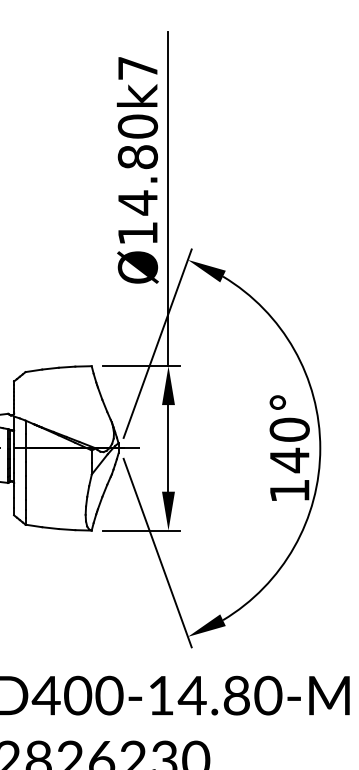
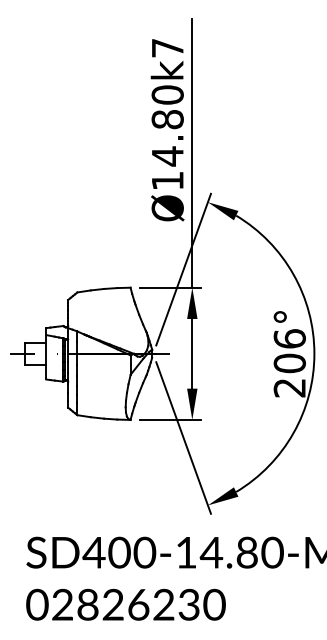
text: (289, 460) -> (289, 363), 140° -> 206°

